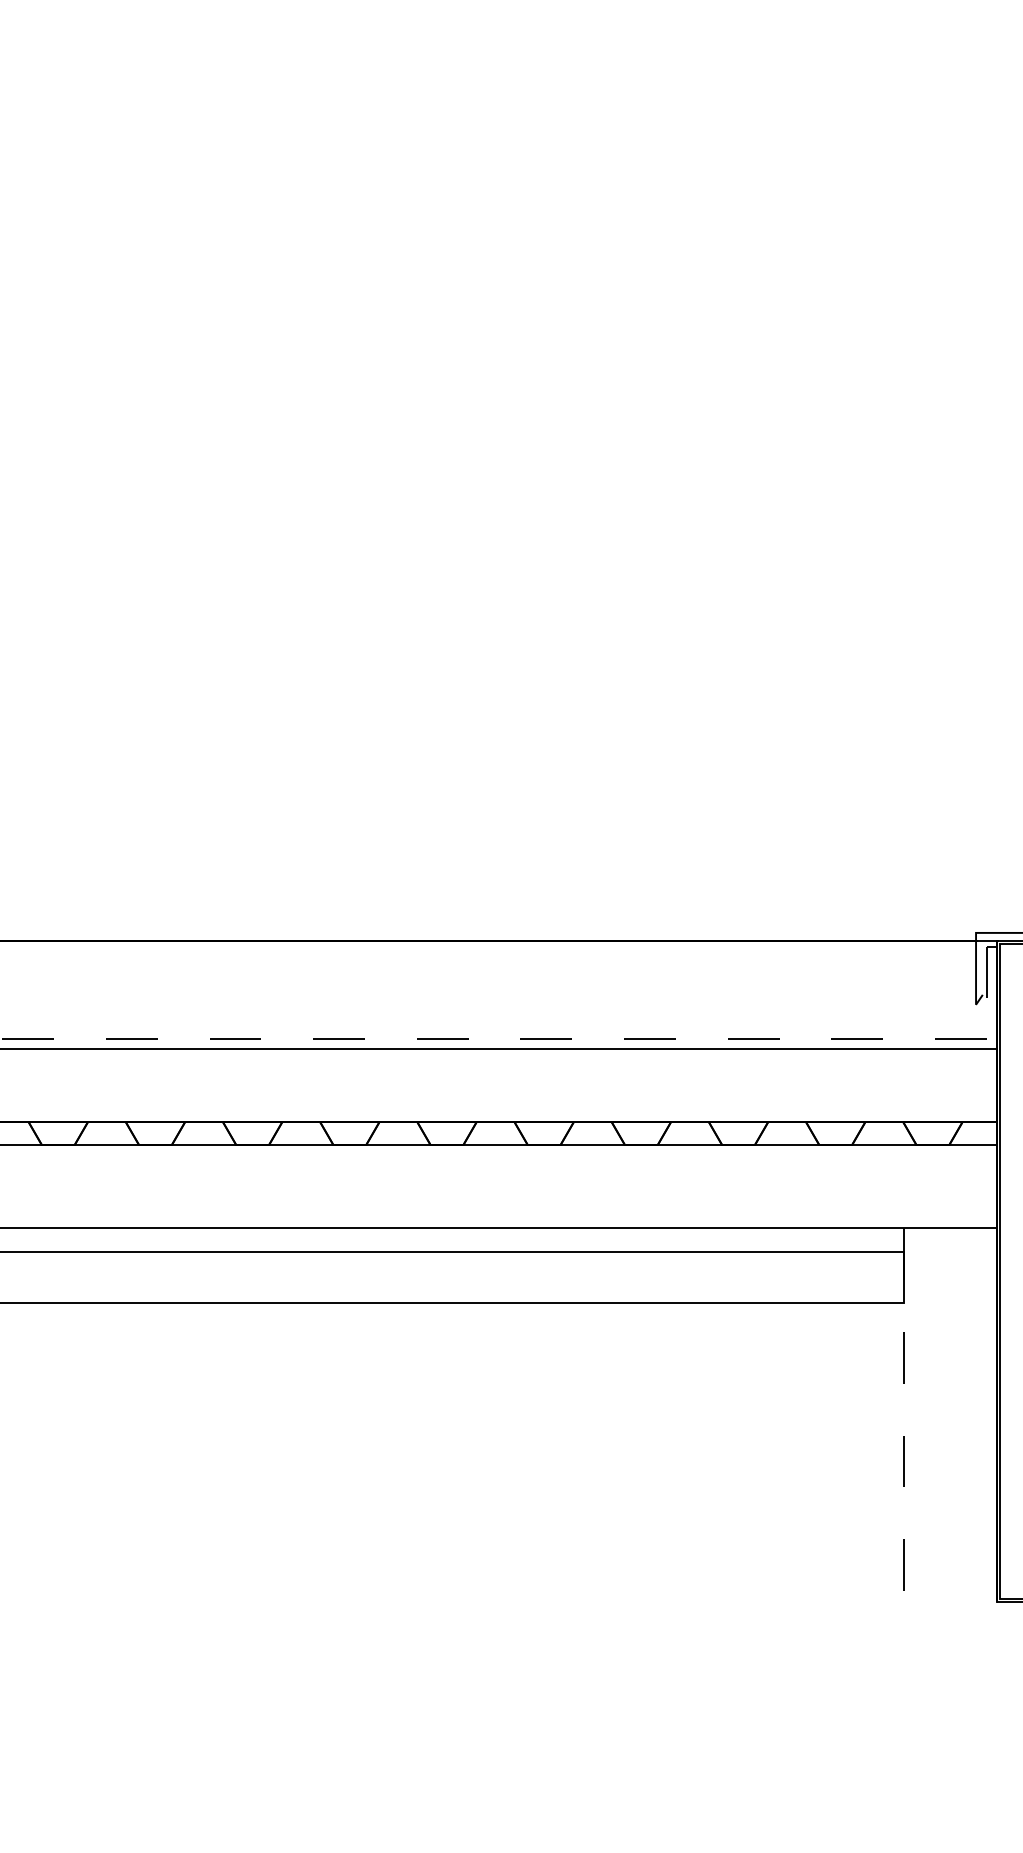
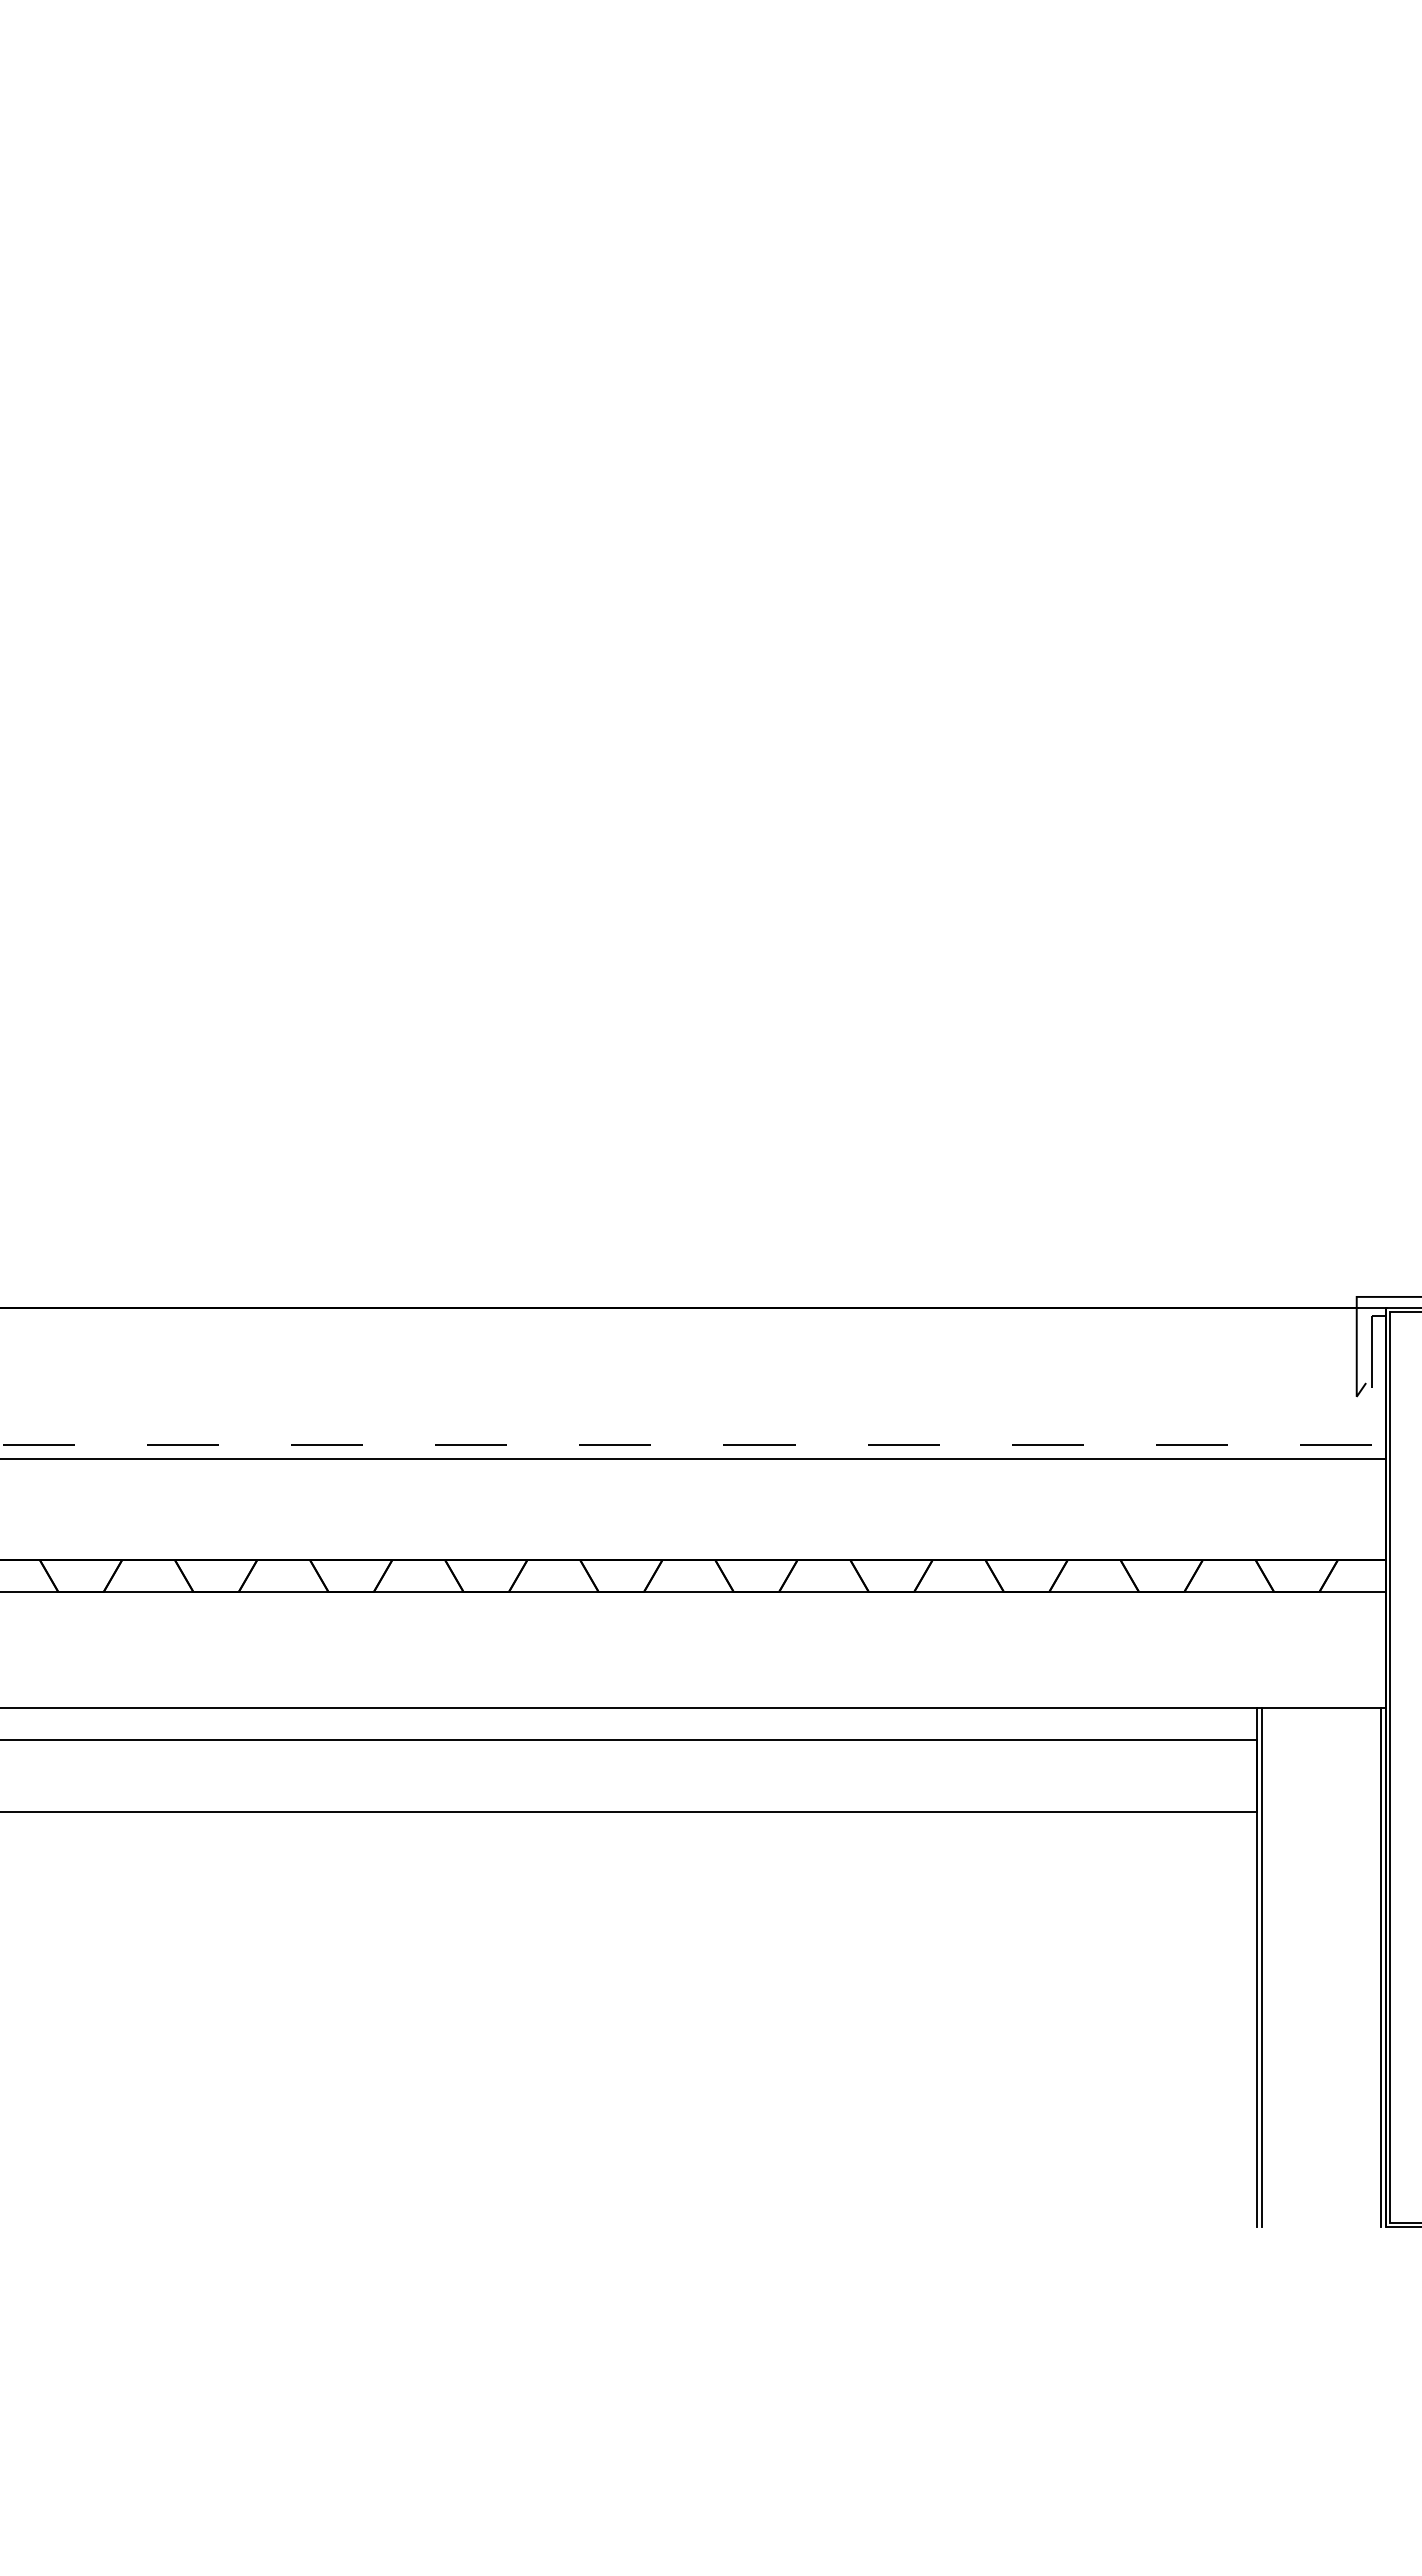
line: (903, 1415) -> (1256, 1967), dashed -> solid
line: (908, 1415) -> (1262, 1967), added
line: (993, 1415) -> (1380, 1967), added

